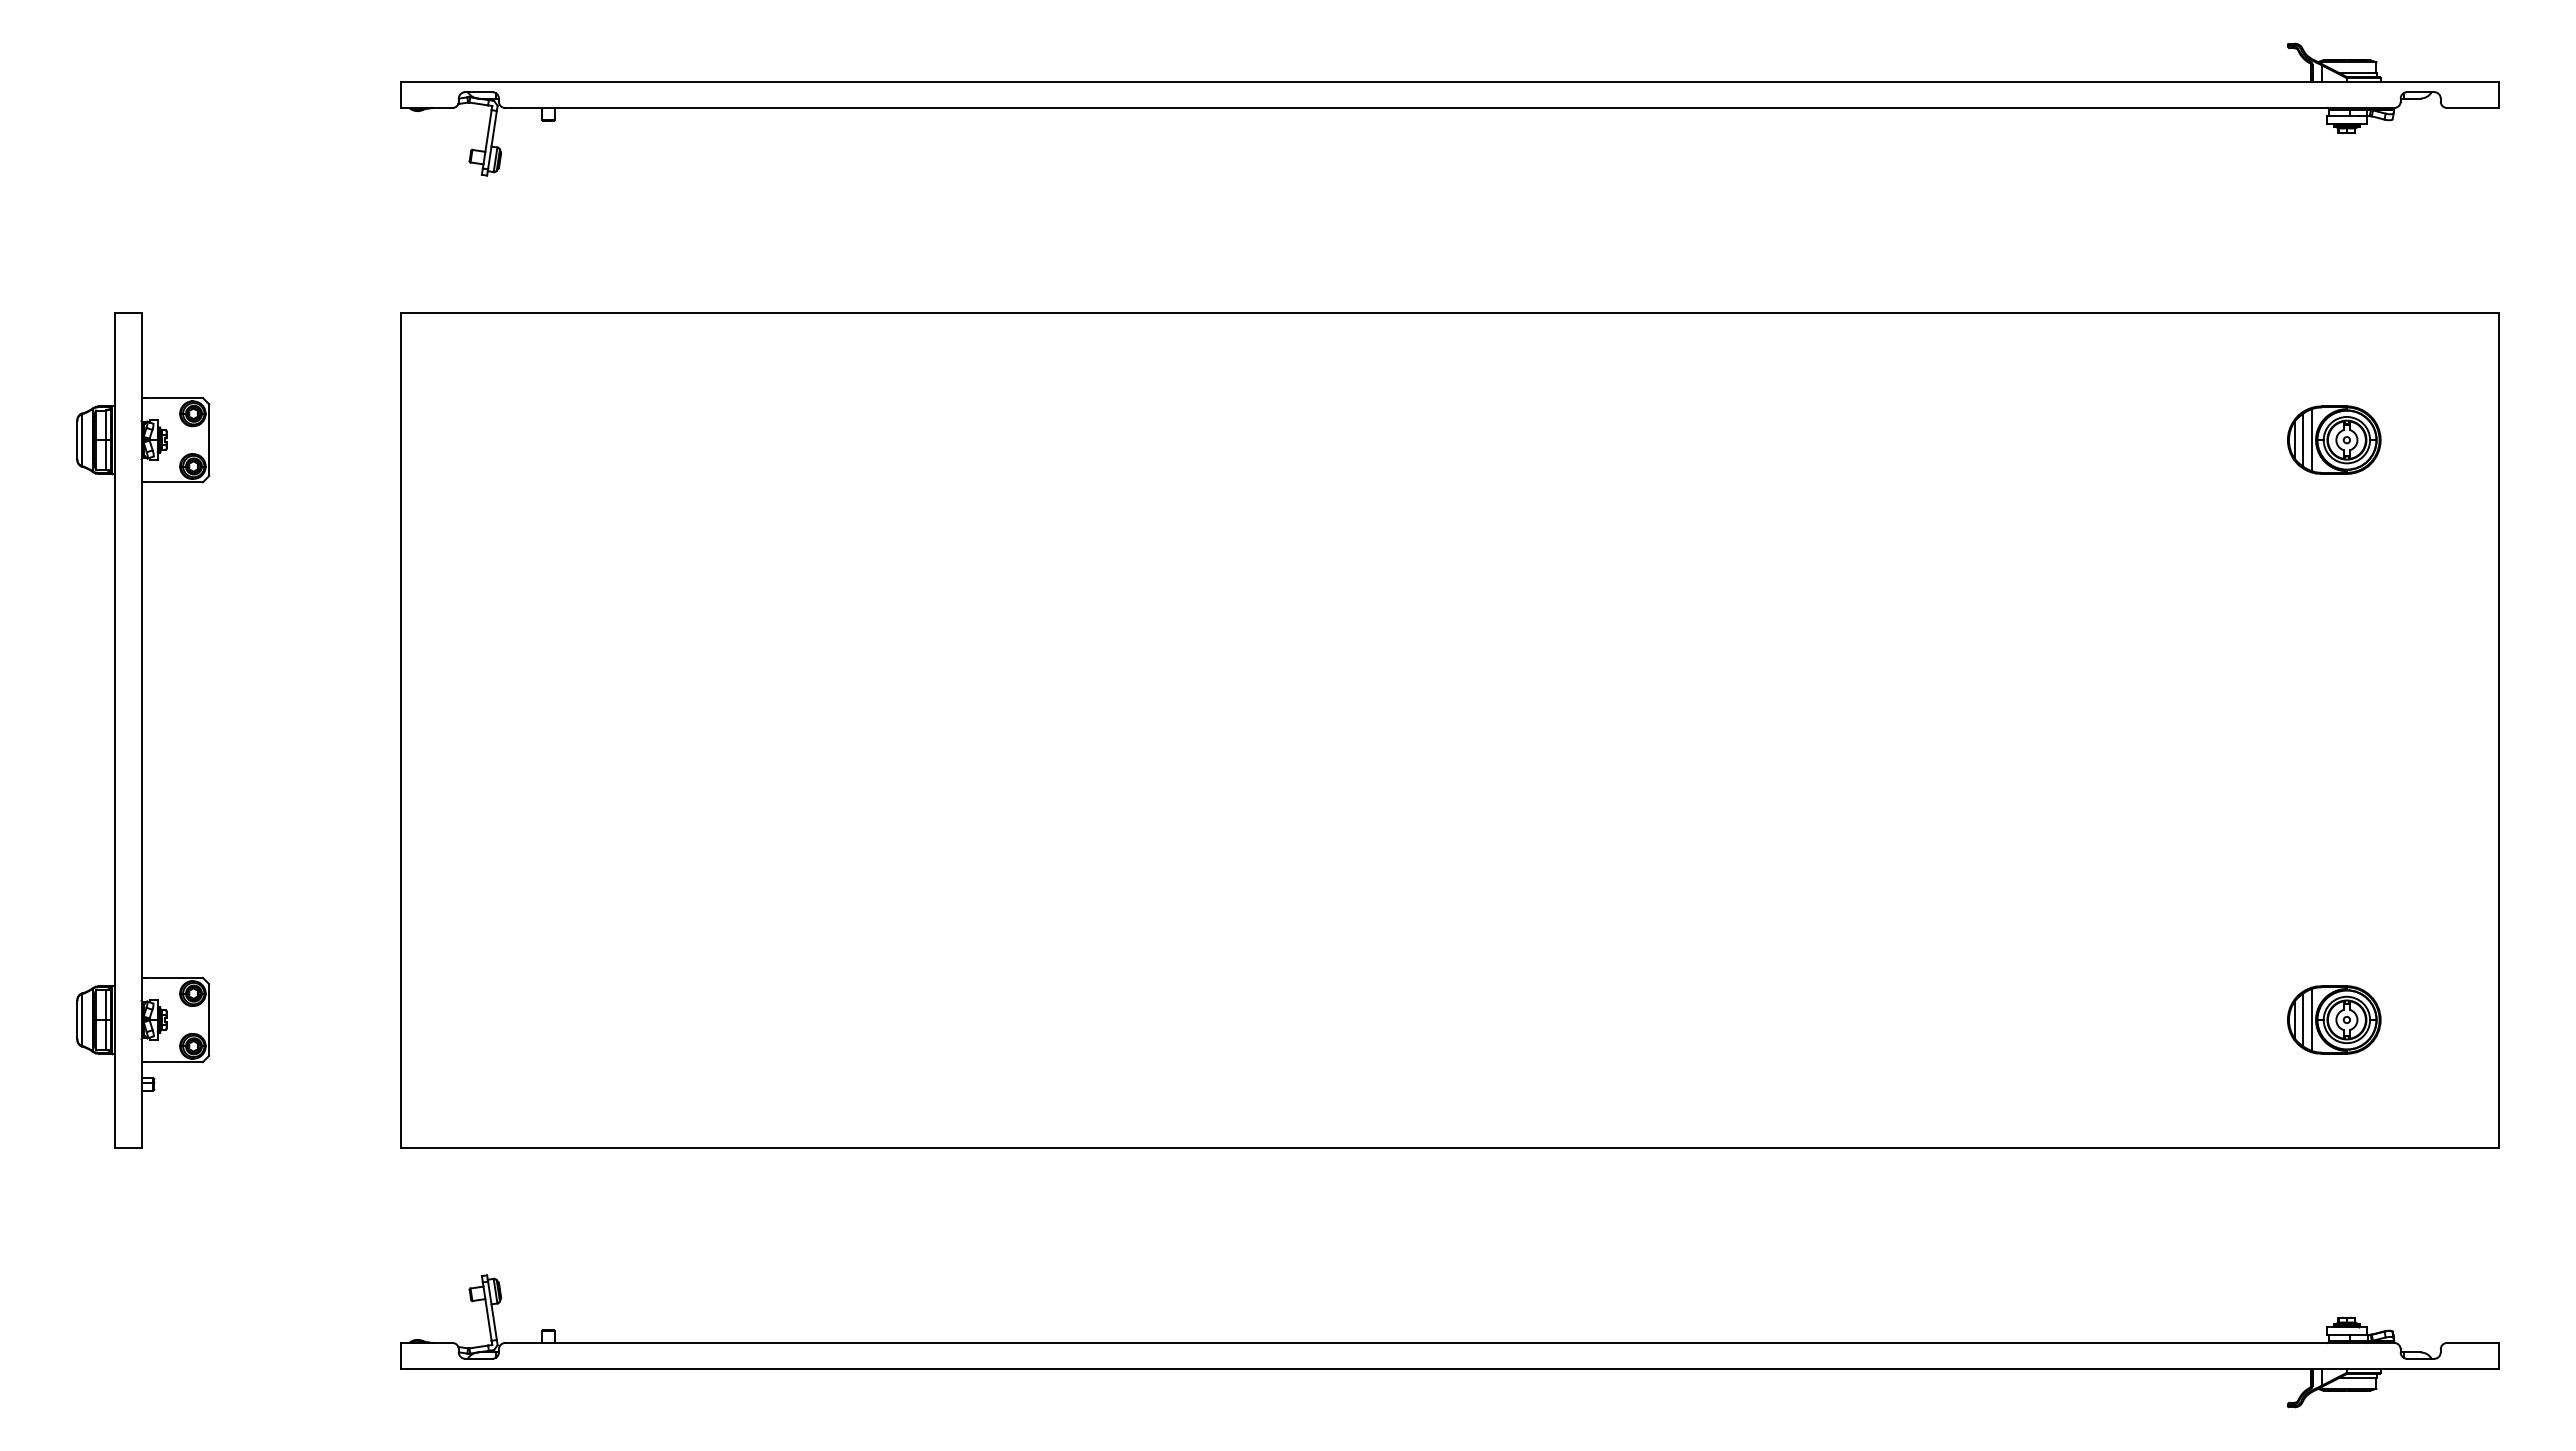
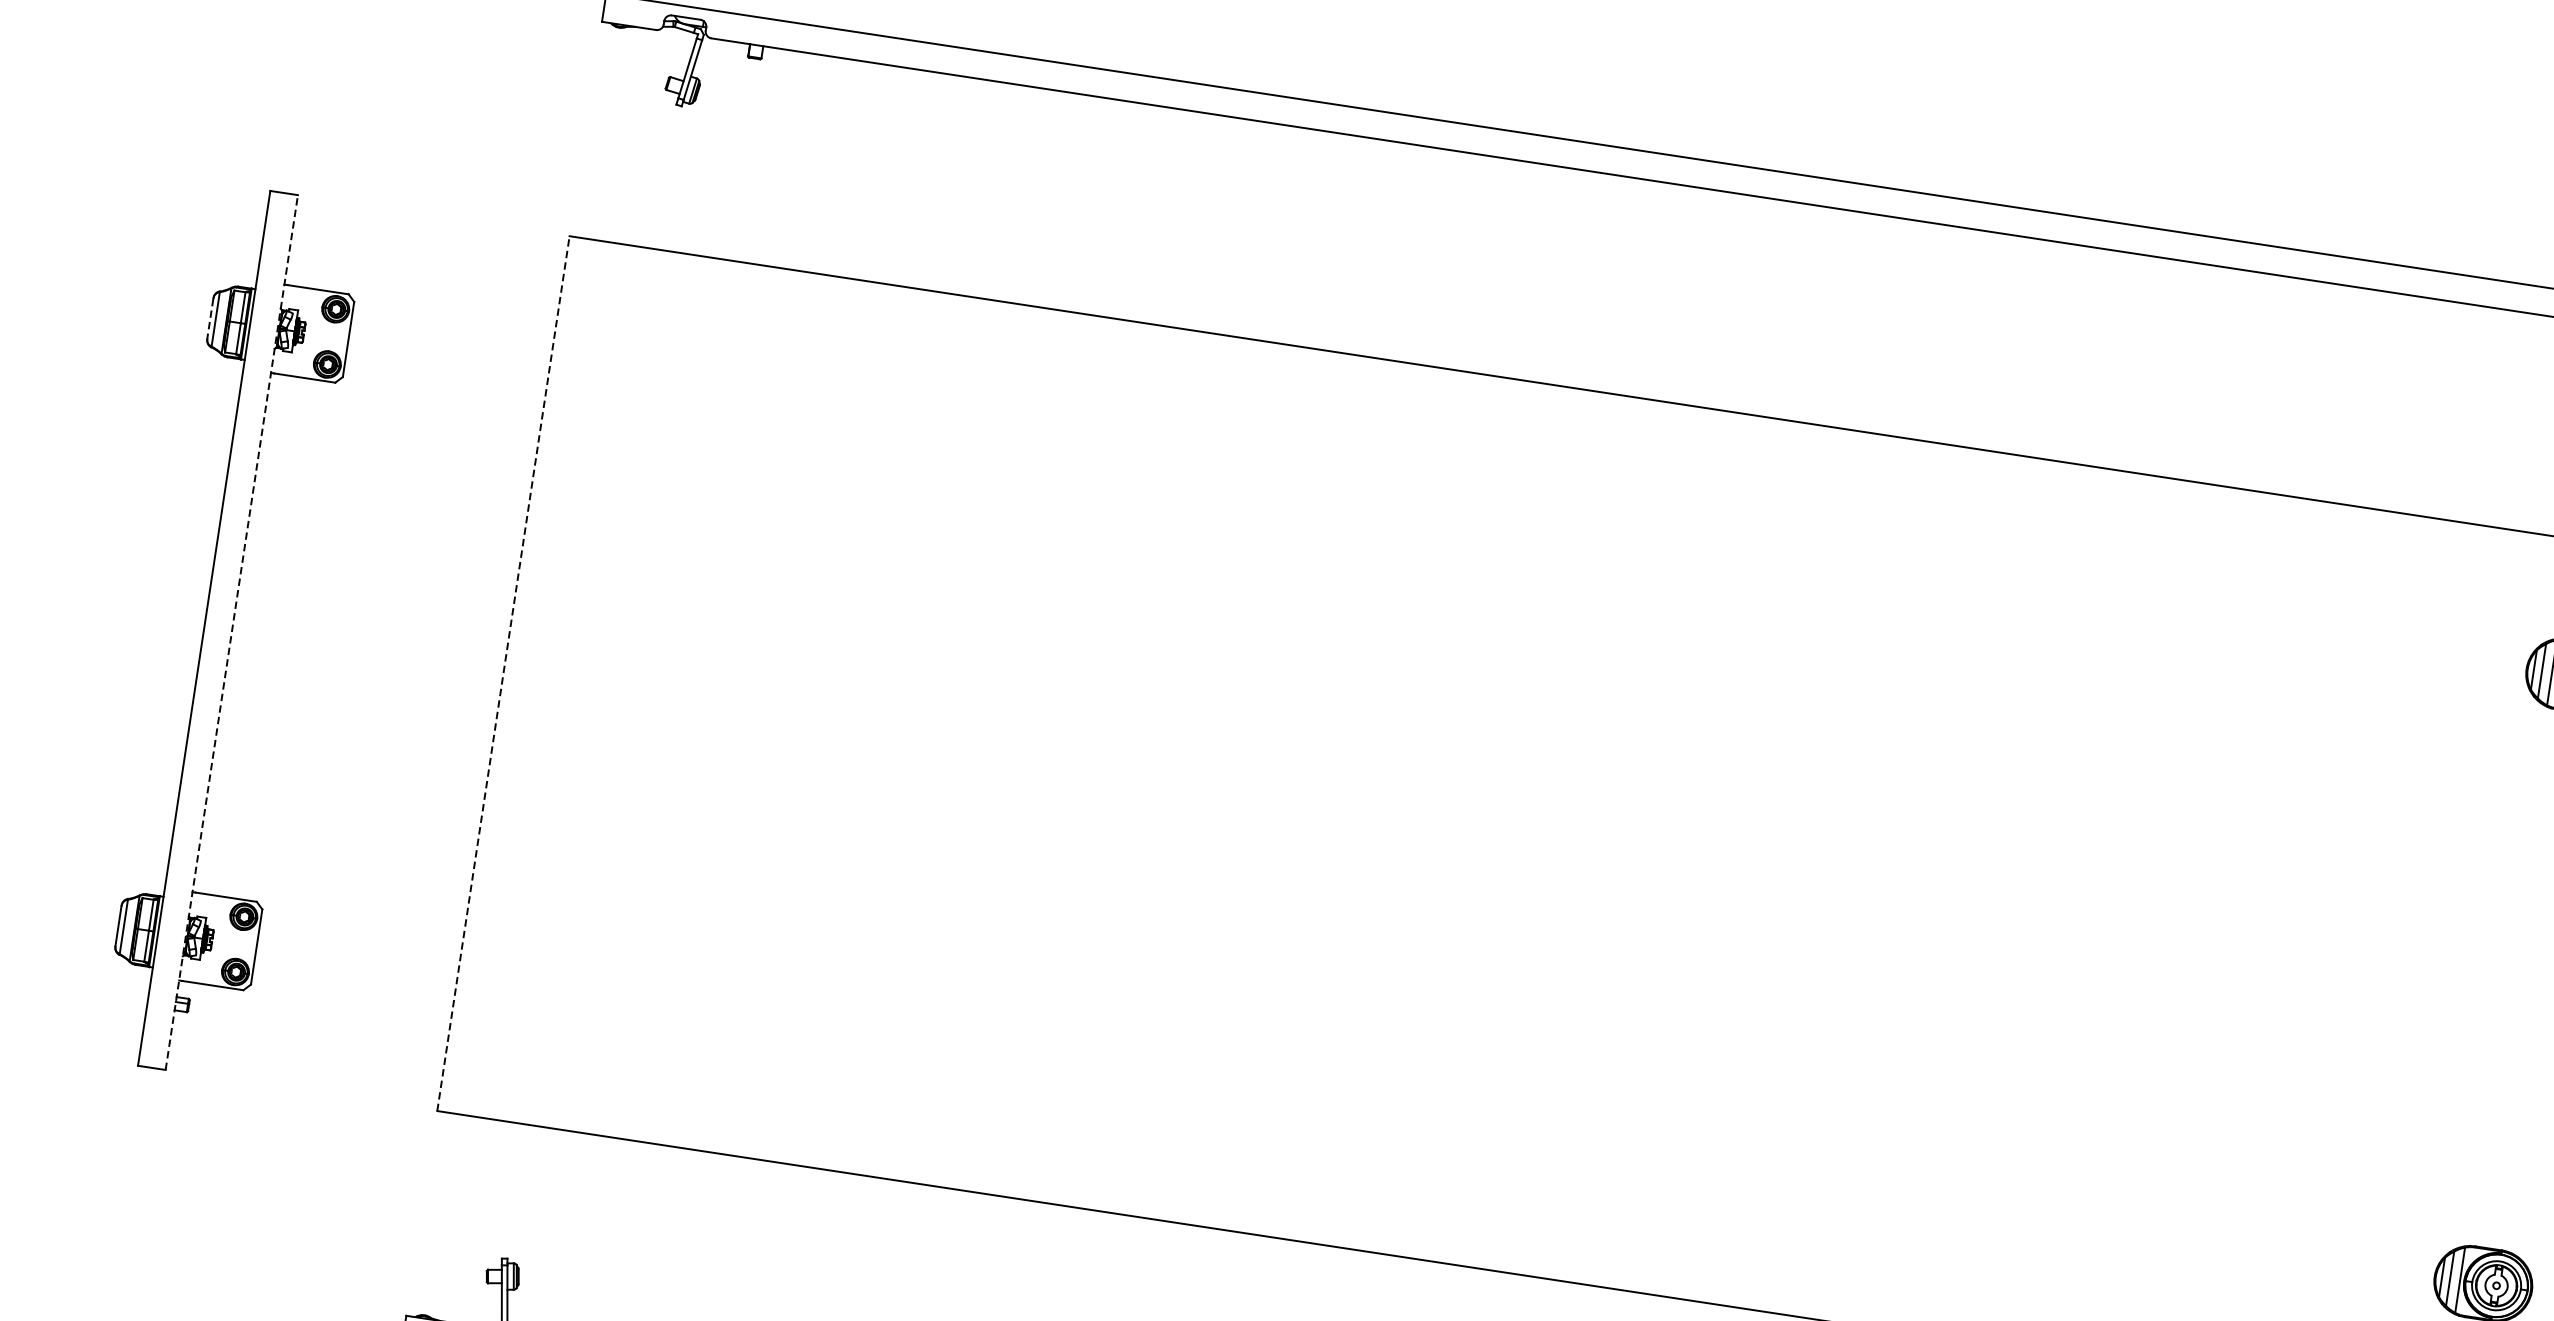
line: (77, 440) -> (210, 318), solid -> dashed
line: (141, 729) -> (231, 631), solid -> dashed
line: (400, 729) -> (503, 672), solid -> dashed

